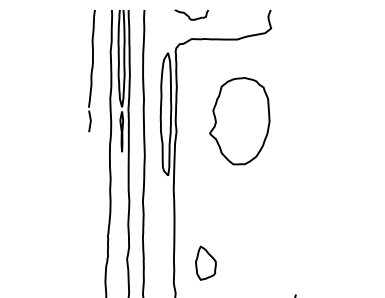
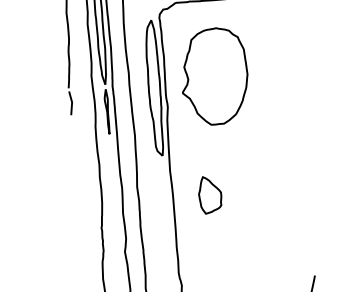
part: (239, 121) -> (214, 76), moved
part: (205, 262) -> (209, 194), moved

